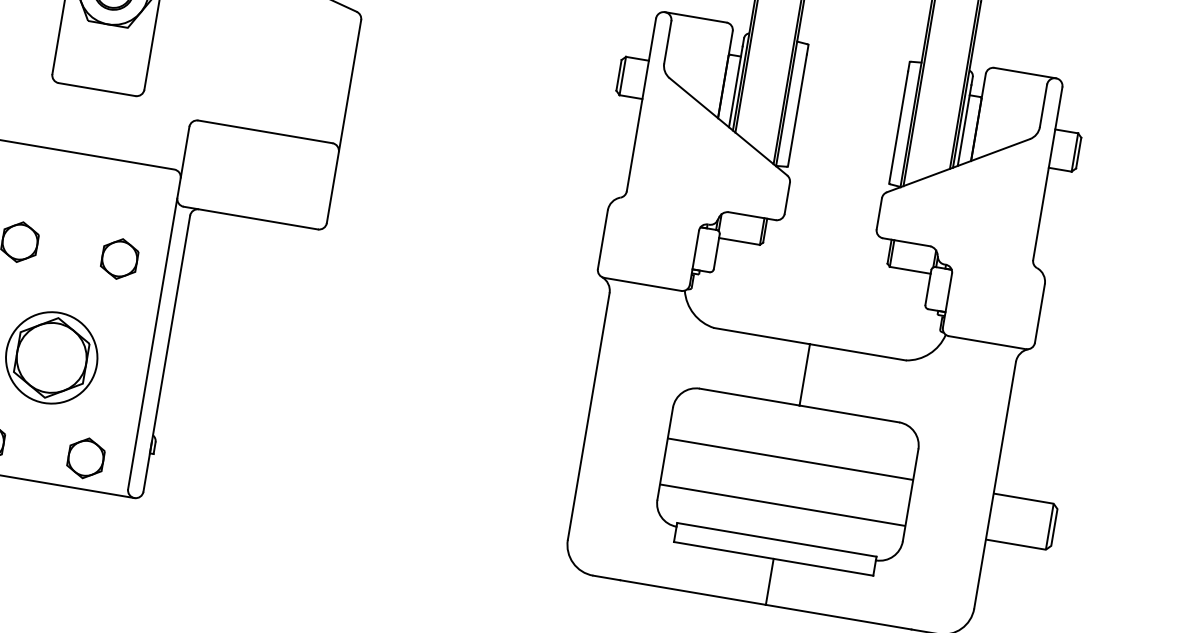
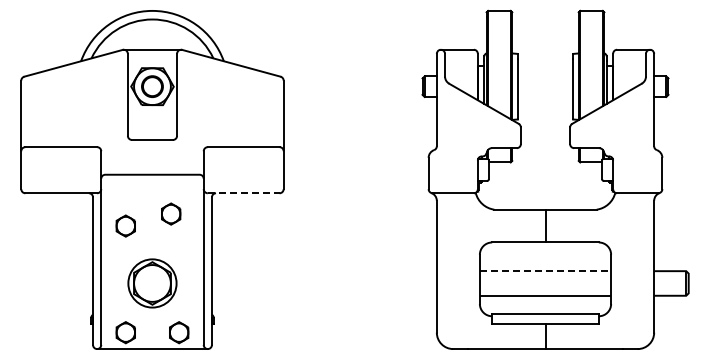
line: (250, 218) -> (243, 193), solid -> dashed
part: (120, 258) -> (171, 213), moved
line: (790, 459) -> (545, 271), solid -> dashed

